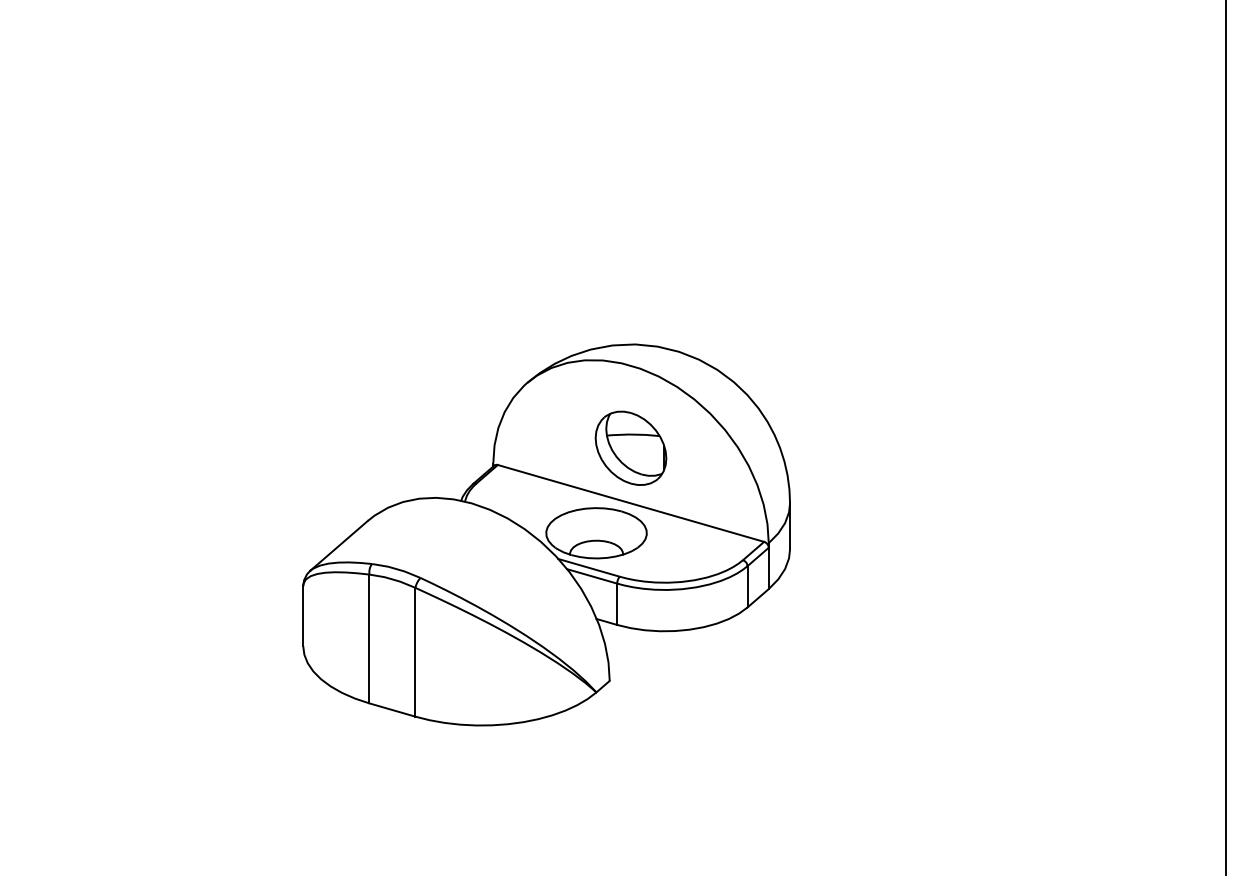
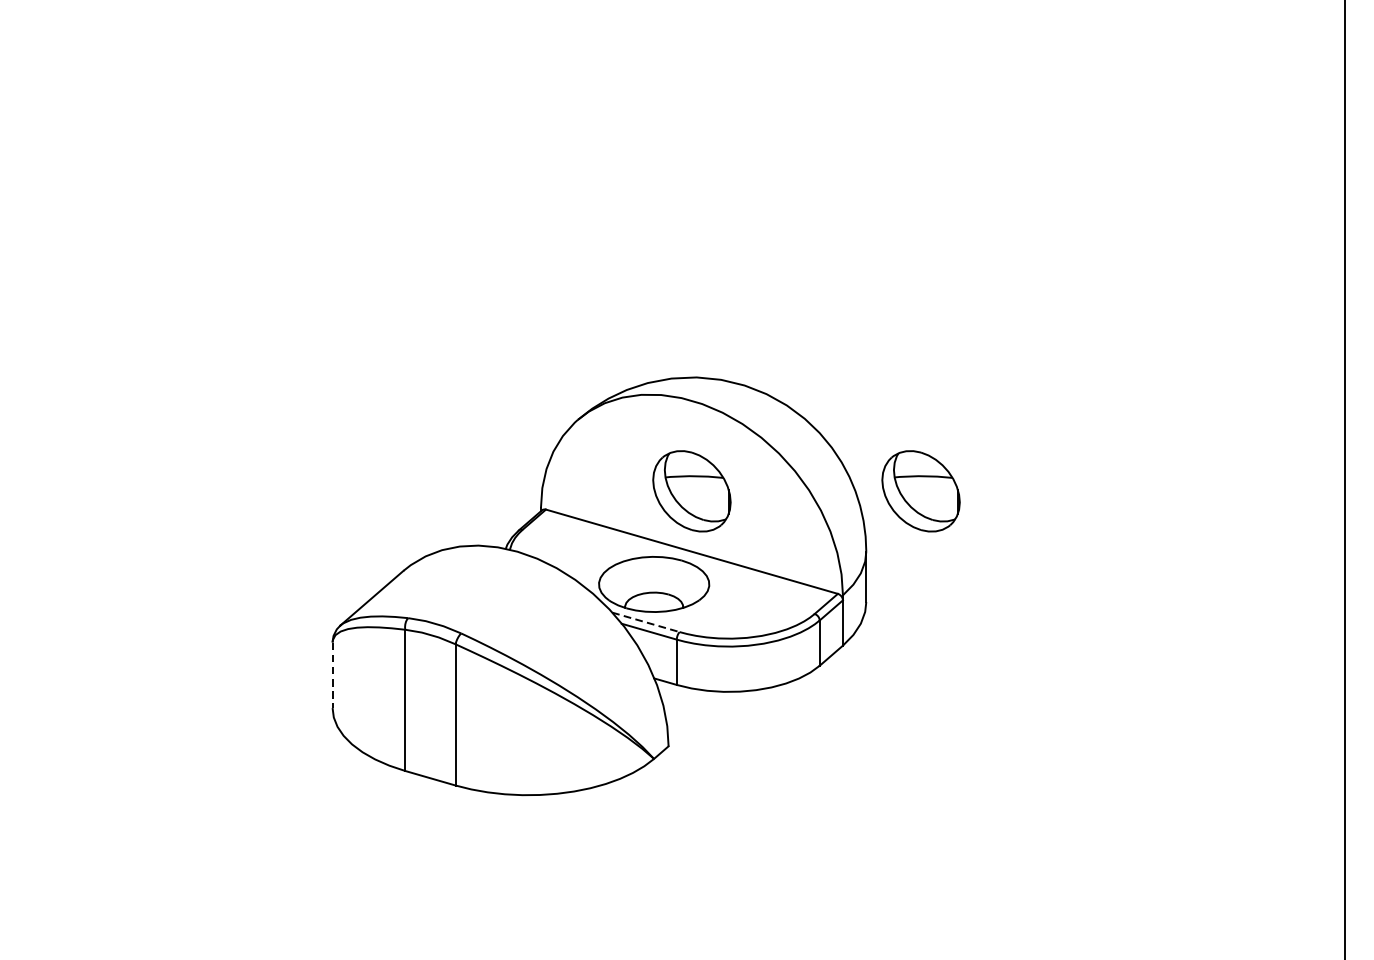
part: (839, 447) -> (920, 490), added
line: (589, 567) -> (646, 621), solid -> dashed
line: (303, 616) -> (332, 675), solid -> dashed

